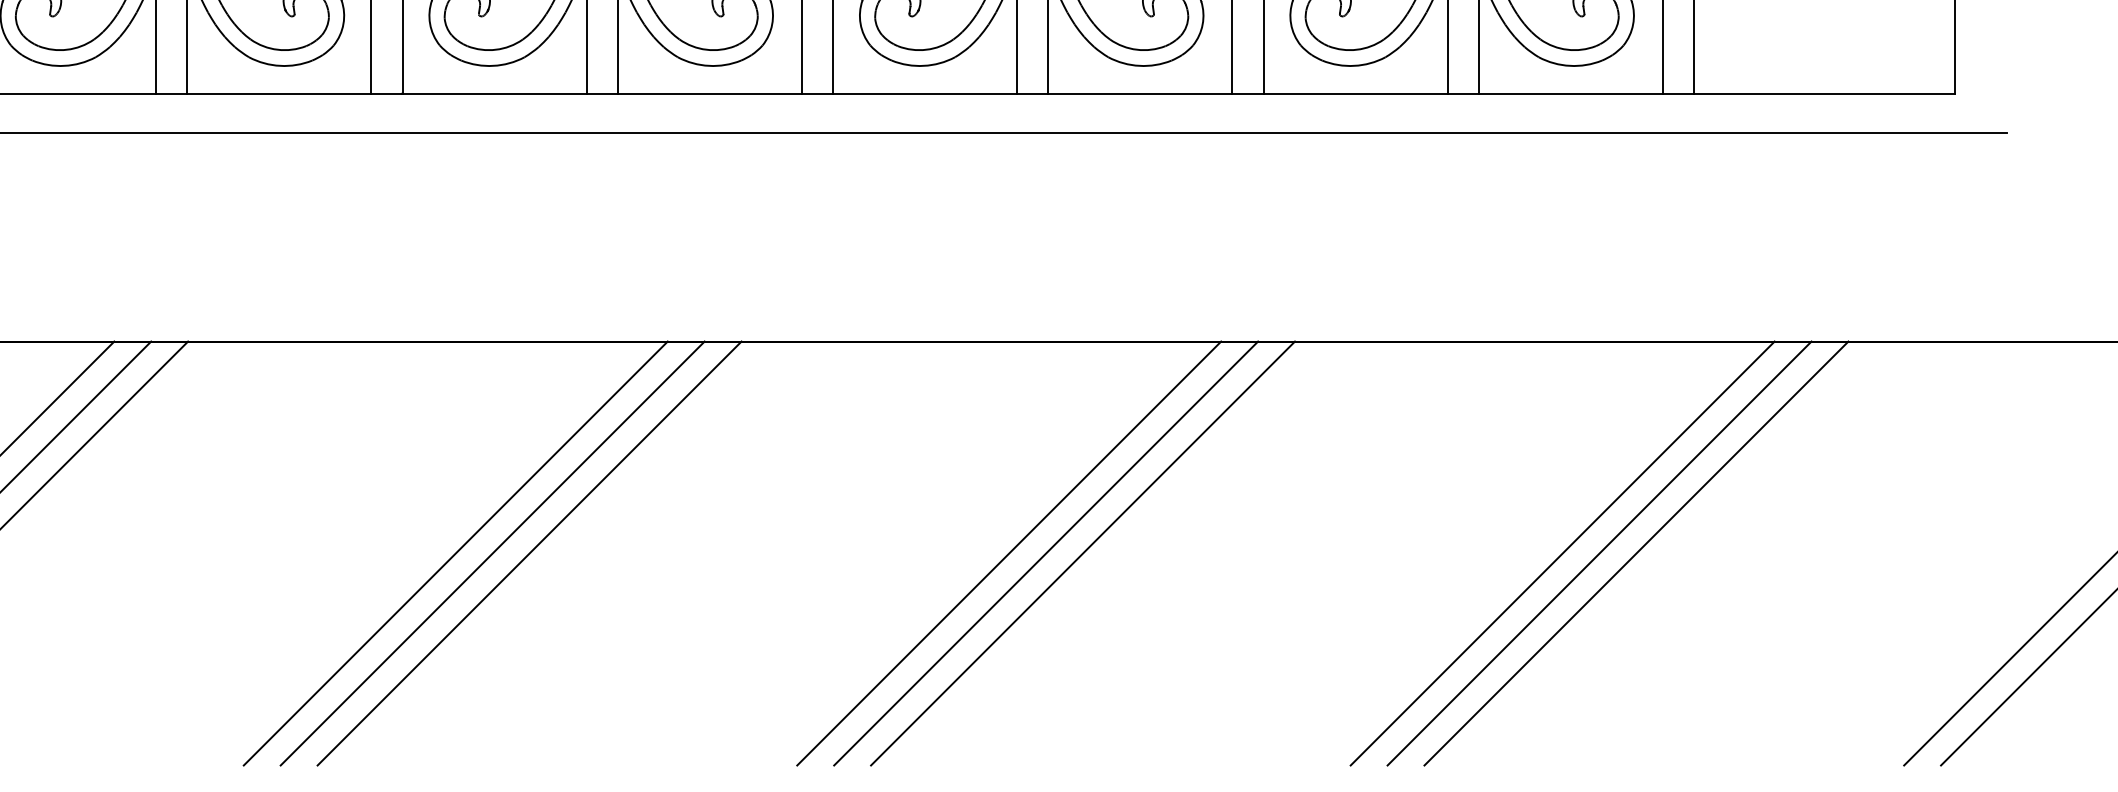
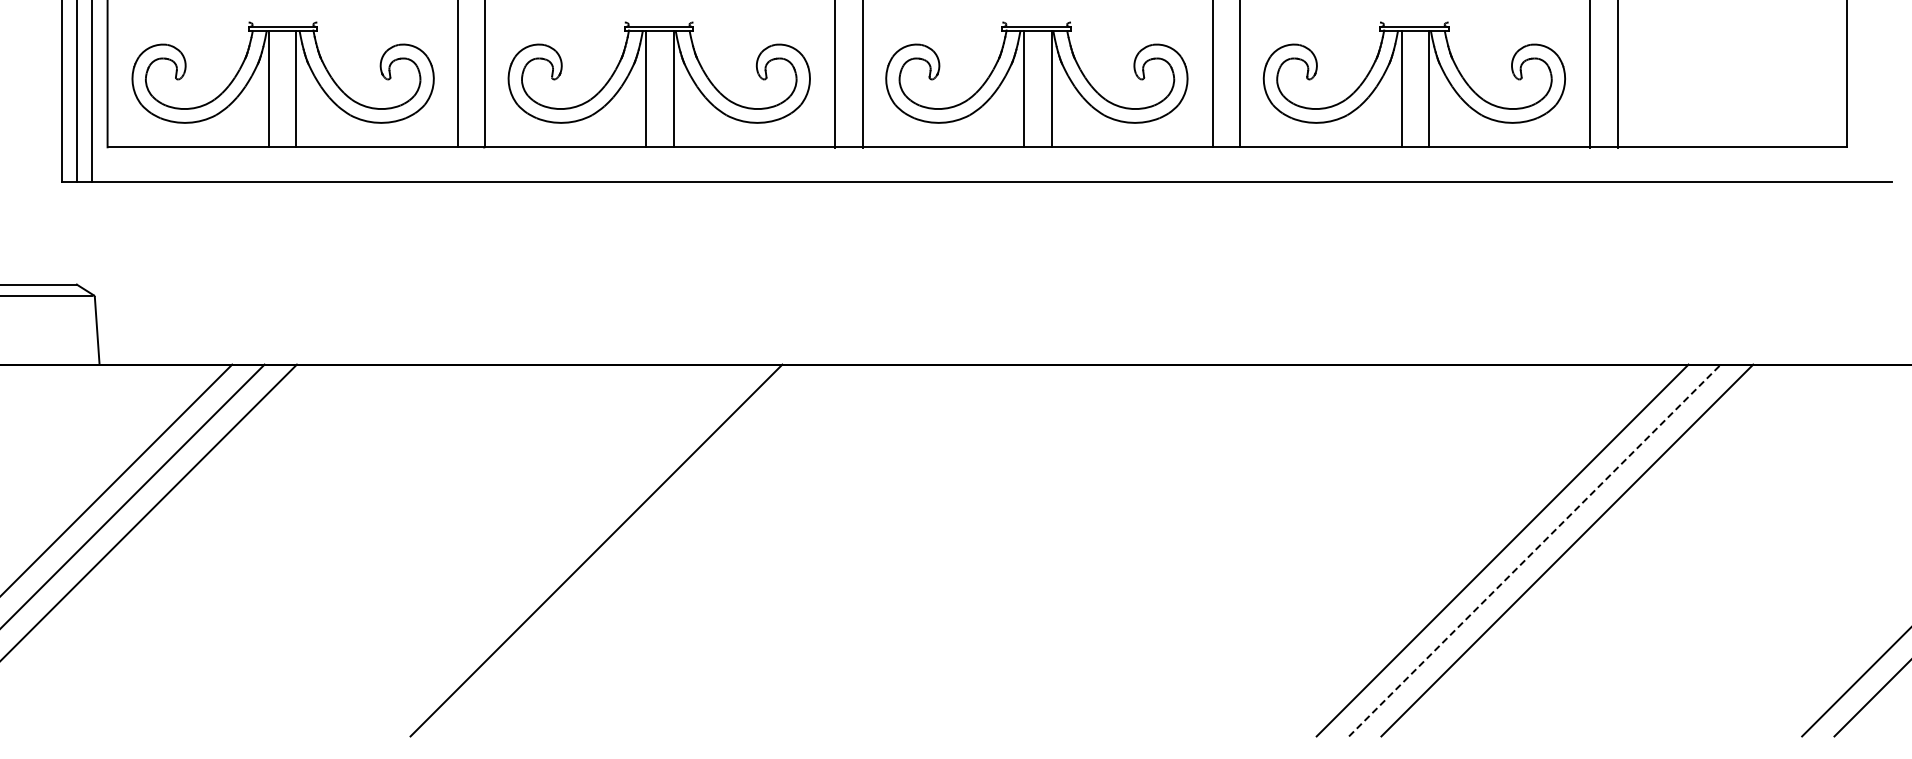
line: (455, 553) -> (531, 550), removed
line: (493, 553) -> (564, 550), removed
line: (1009, 553) -> (1017, 550), removed
line: (1046, 553) -> (1049, 550), removed
line: (1082, 553) -> (1081, 550), removed
line: (1599, 553) -> (1534, 550), solid -> dashed

